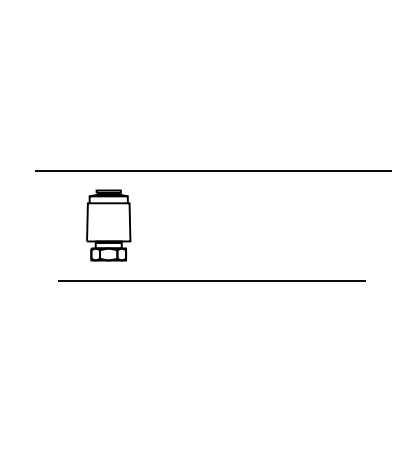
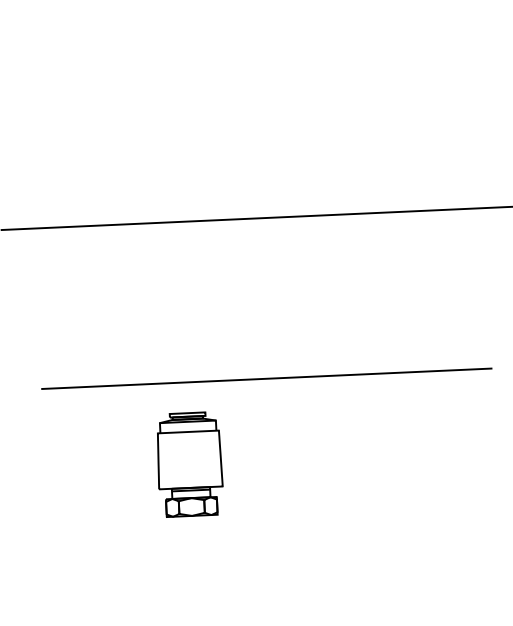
part: (108, 225) -> (189, 464), moved

